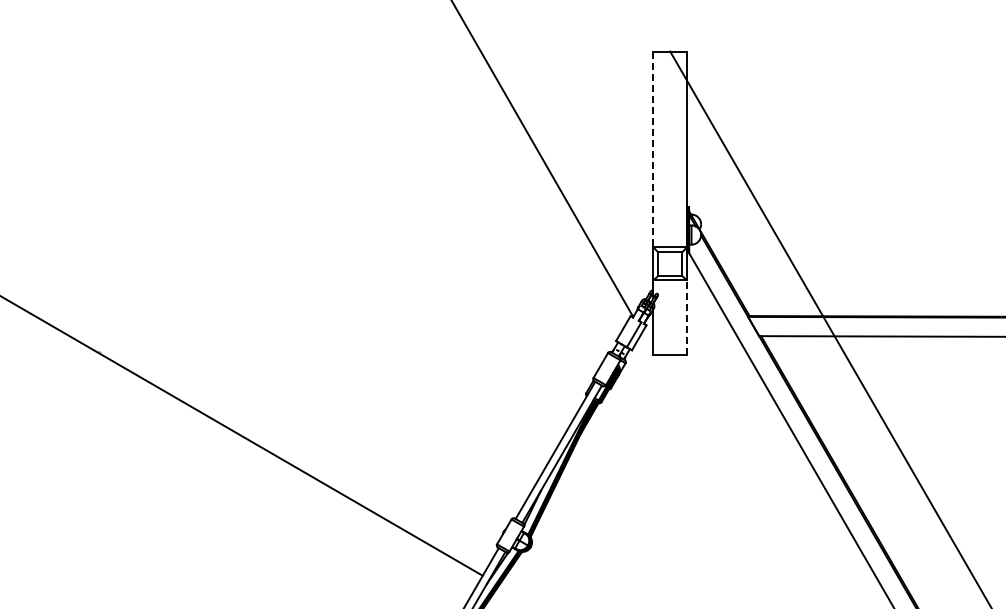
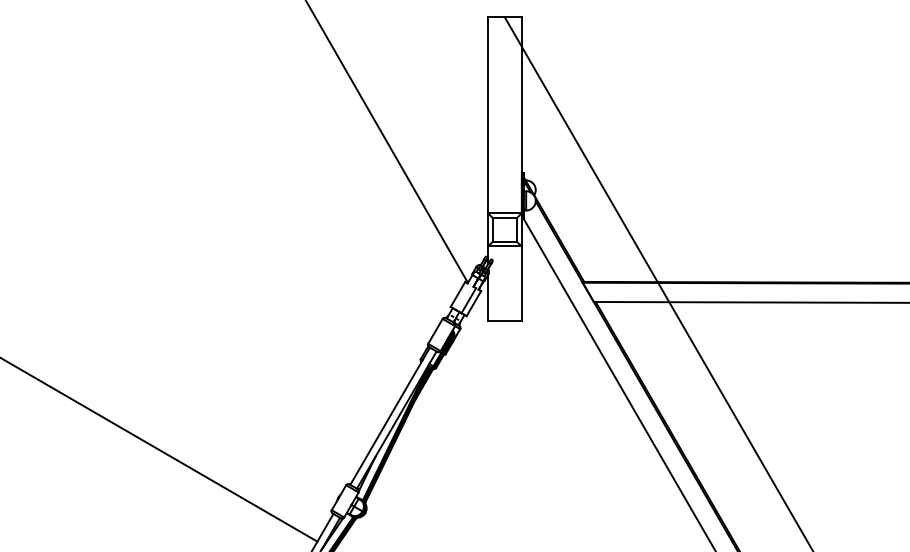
line: (653, 149) -> (488, 115), dashed -> solid
line: (687, 317) -> (522, 283), dashed -> solid

